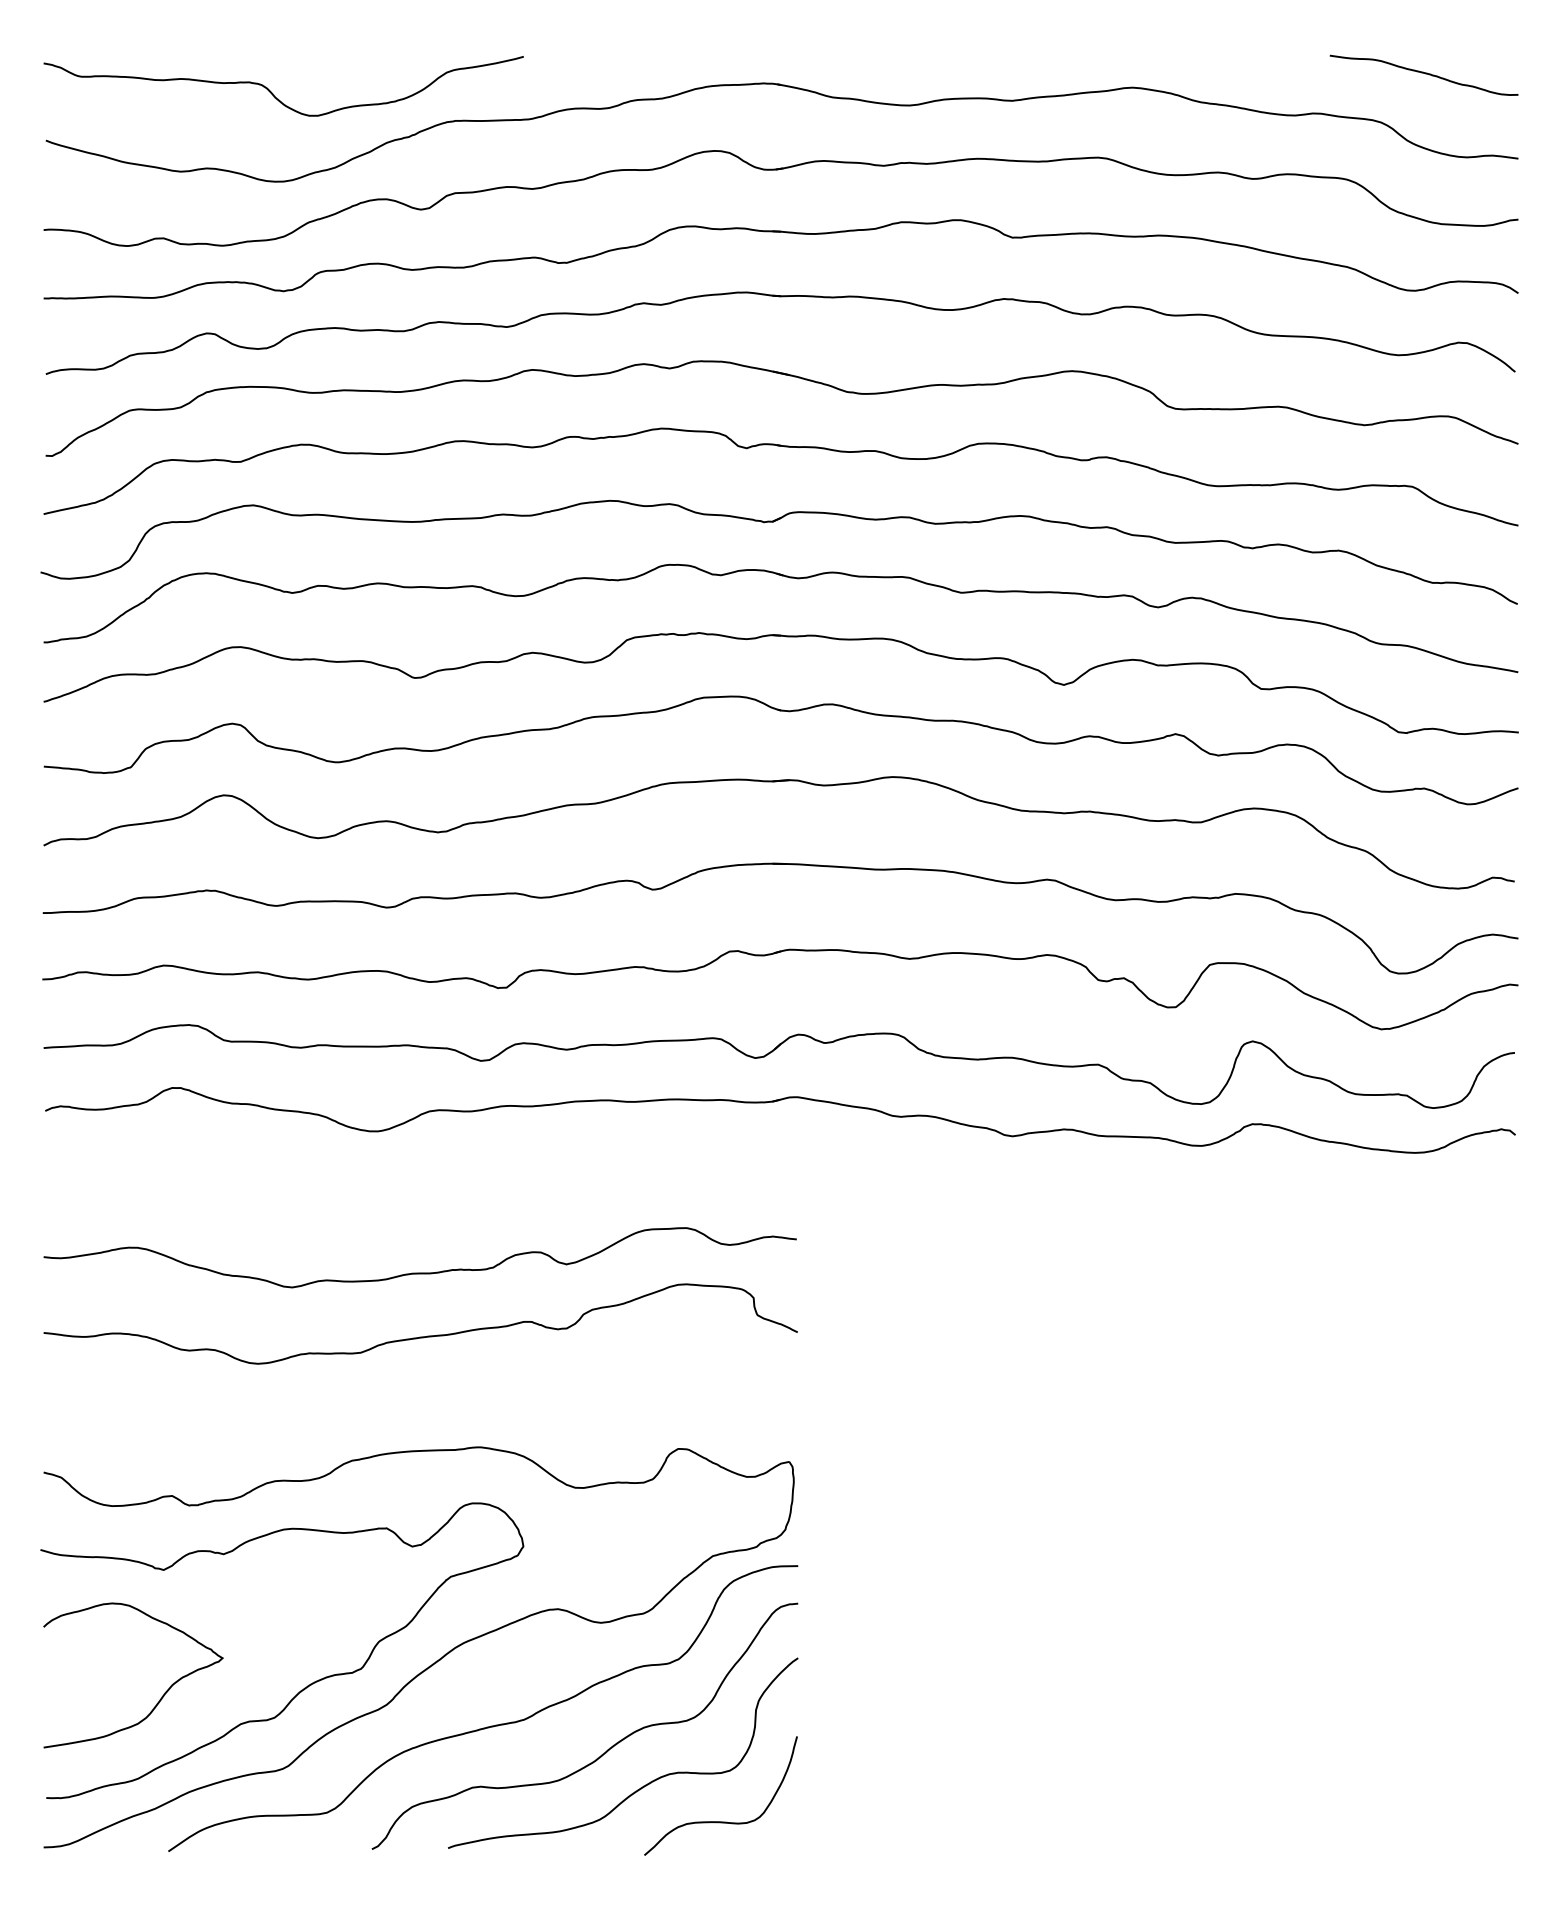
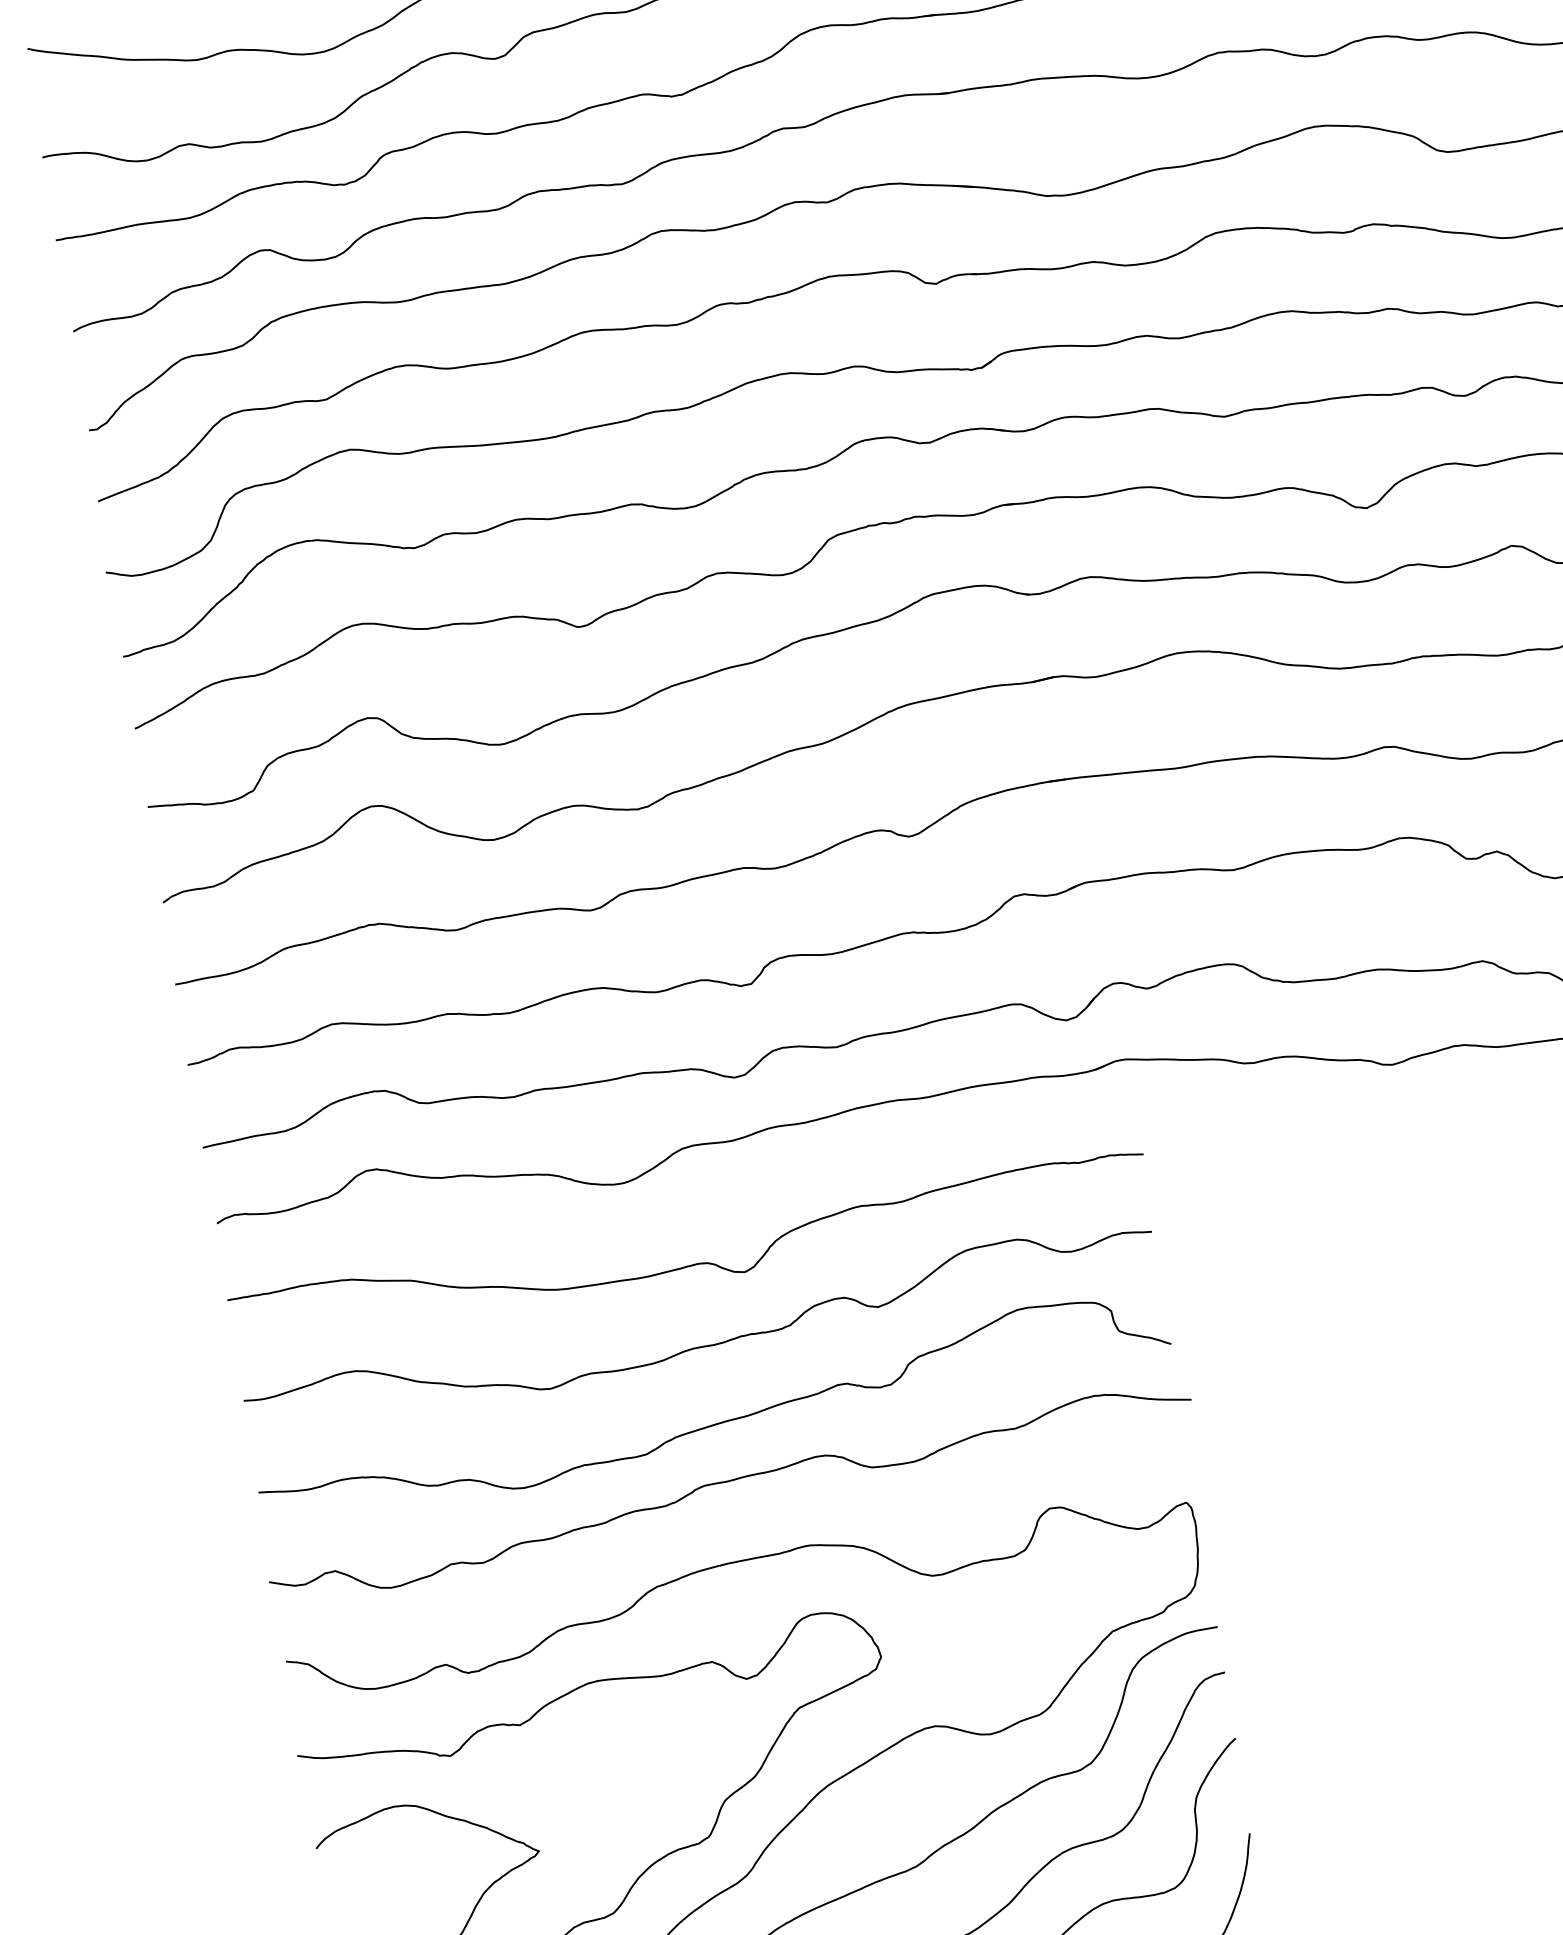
curve: (421, 1205) -> (690, 1264), added
curve: (420, 1386) -> (725, 1483), added

